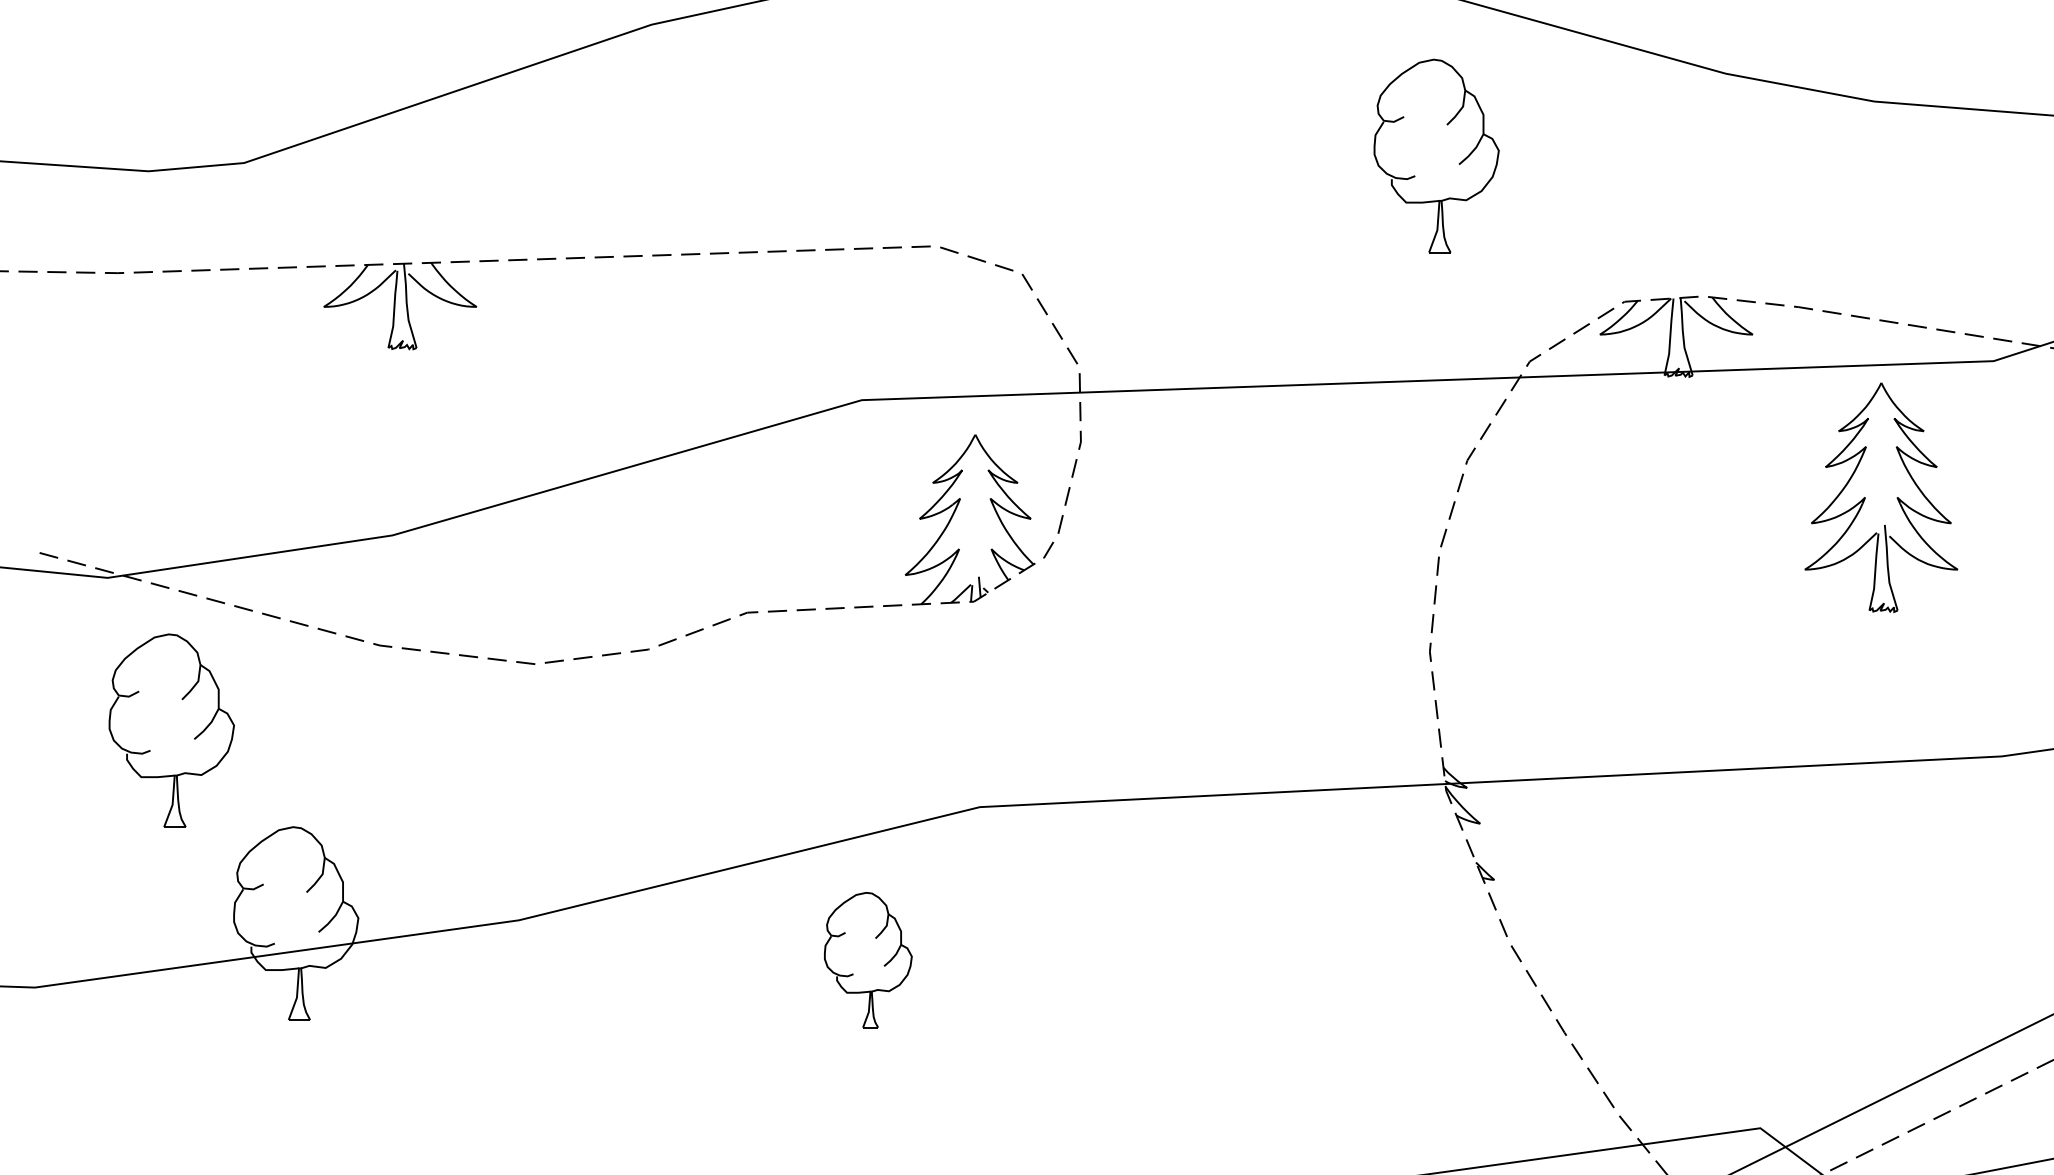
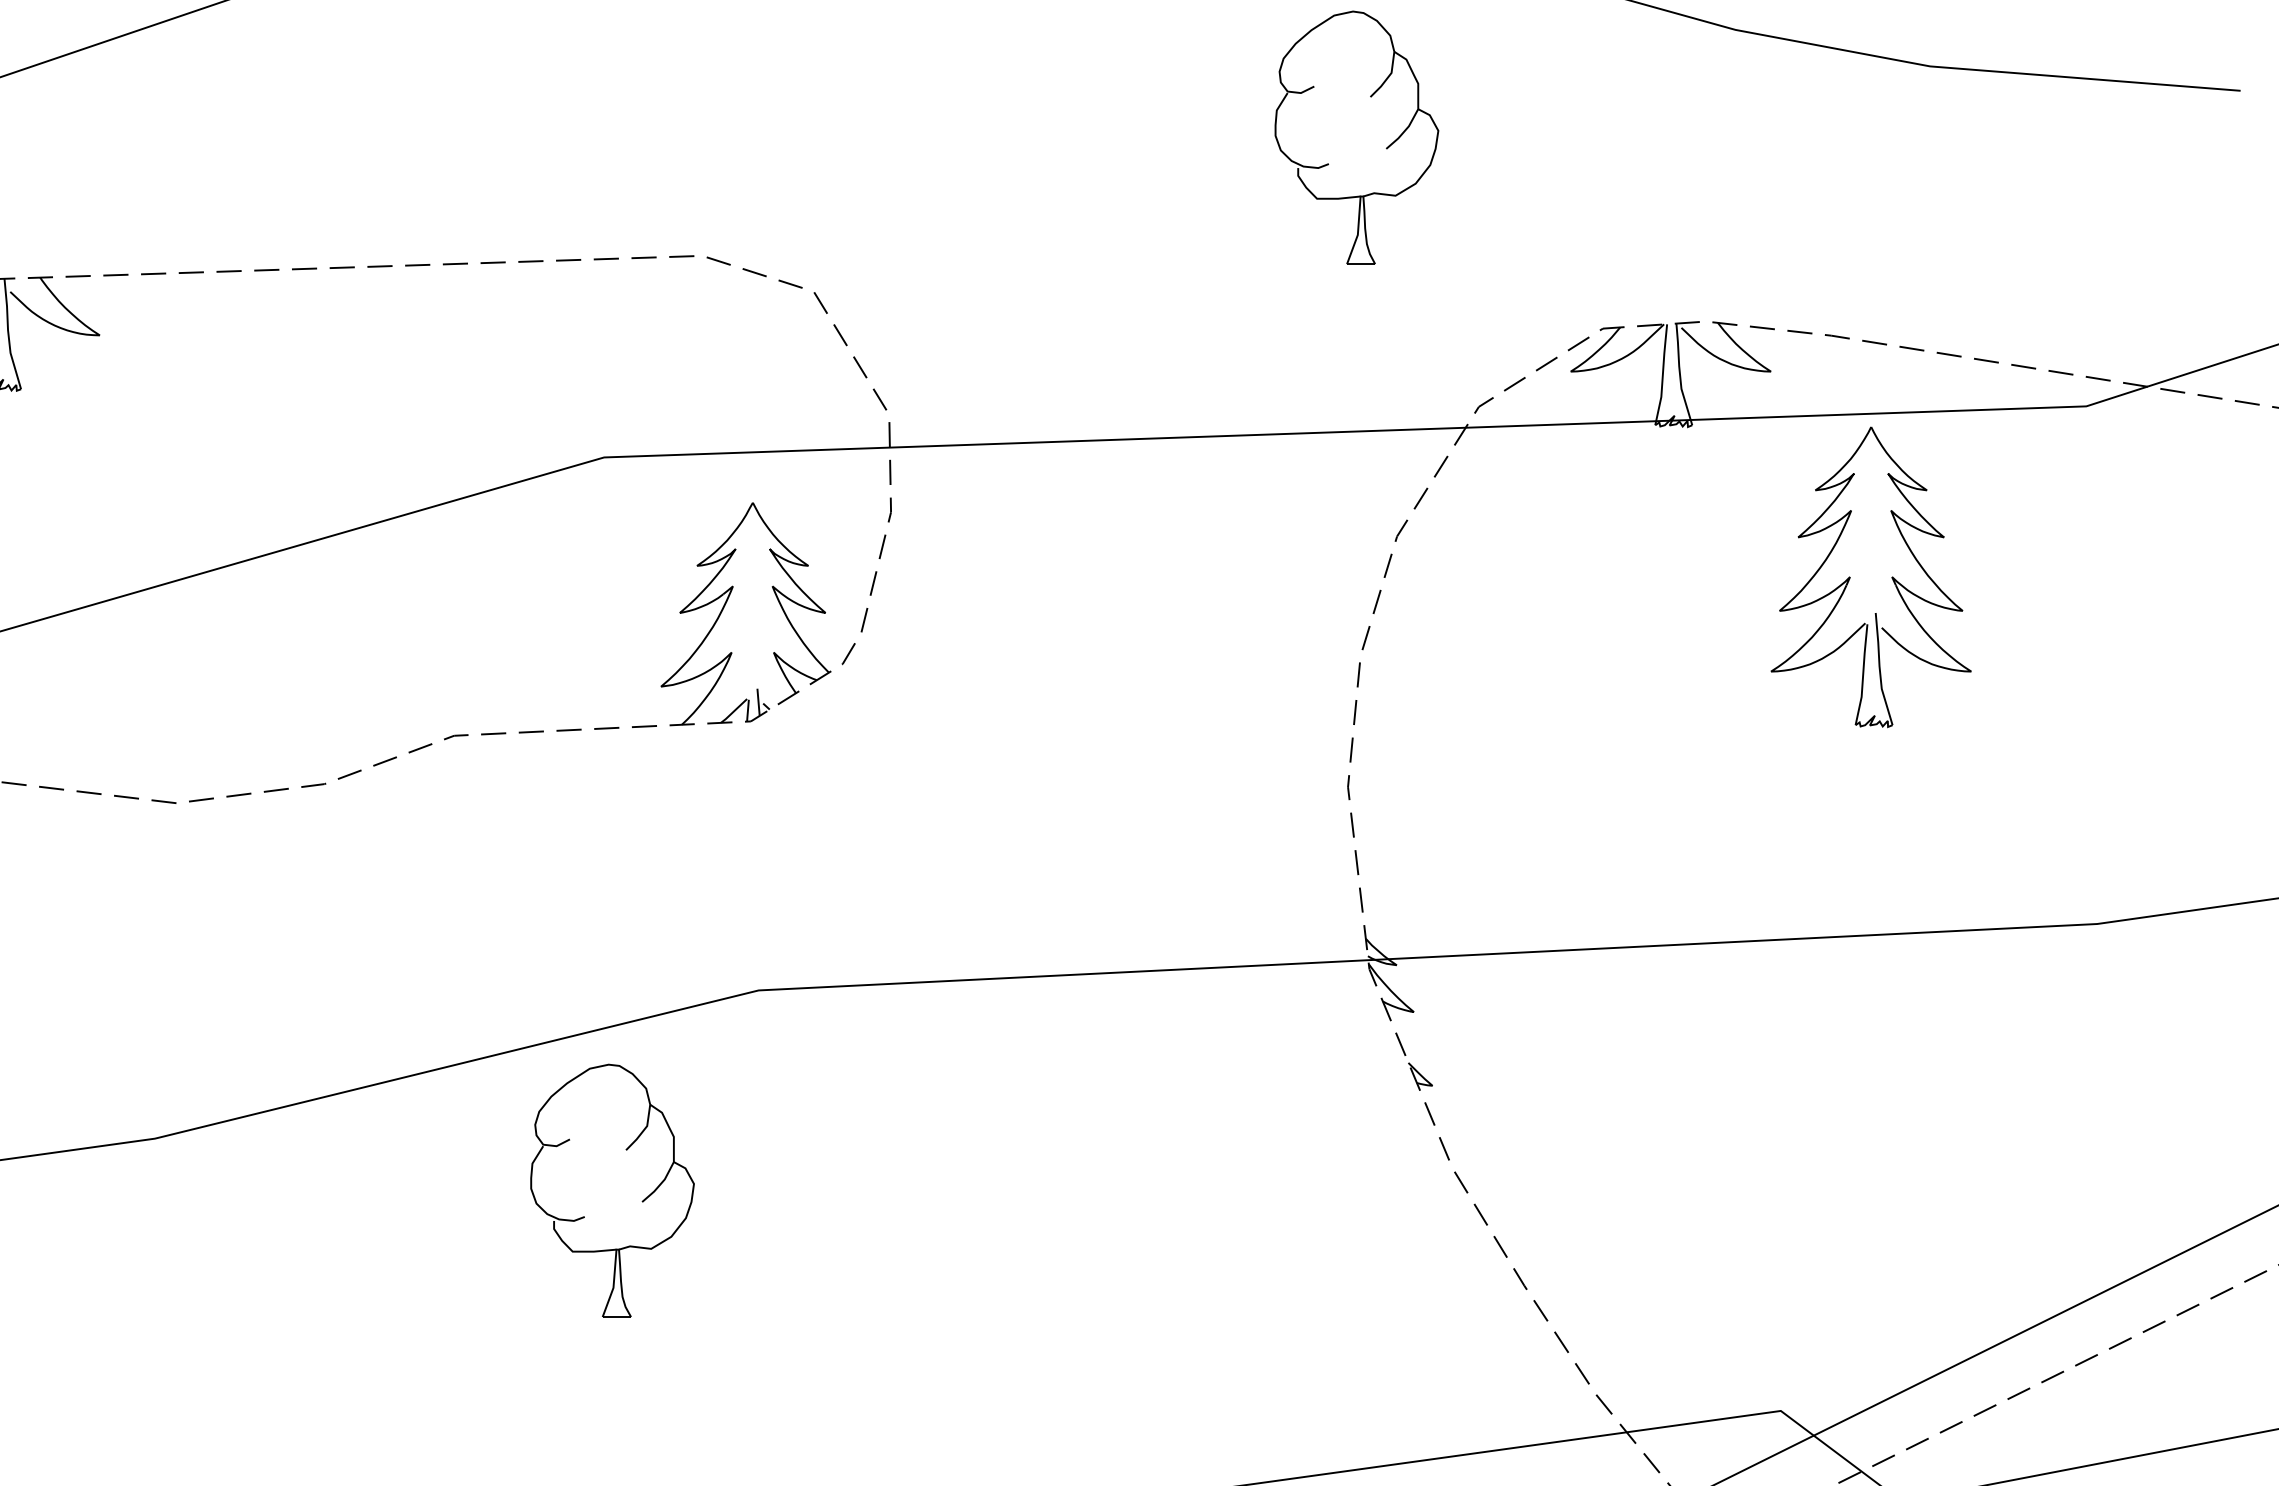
part: (1896, 497) -> (1891, 577), moved
part: (868, 960) -> (612, 1191), size x1.43

